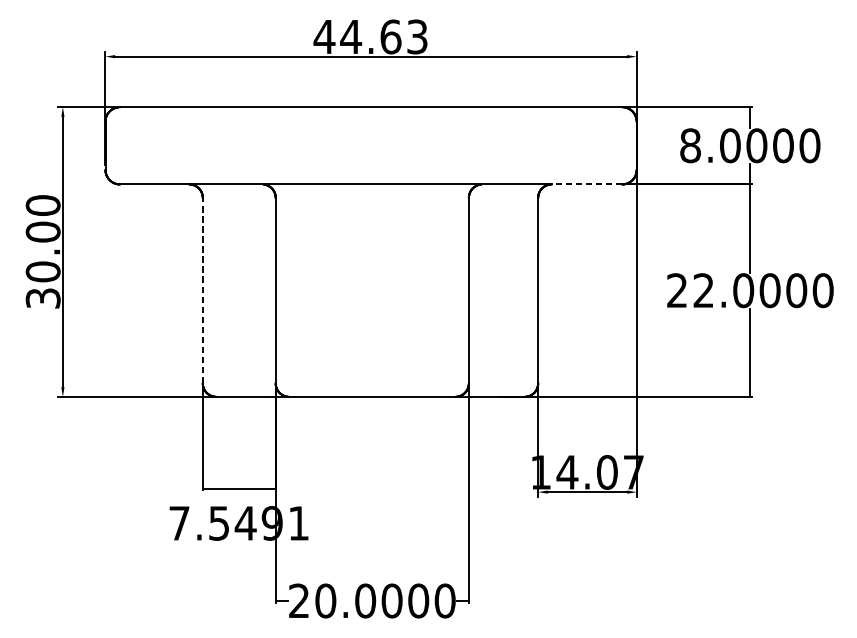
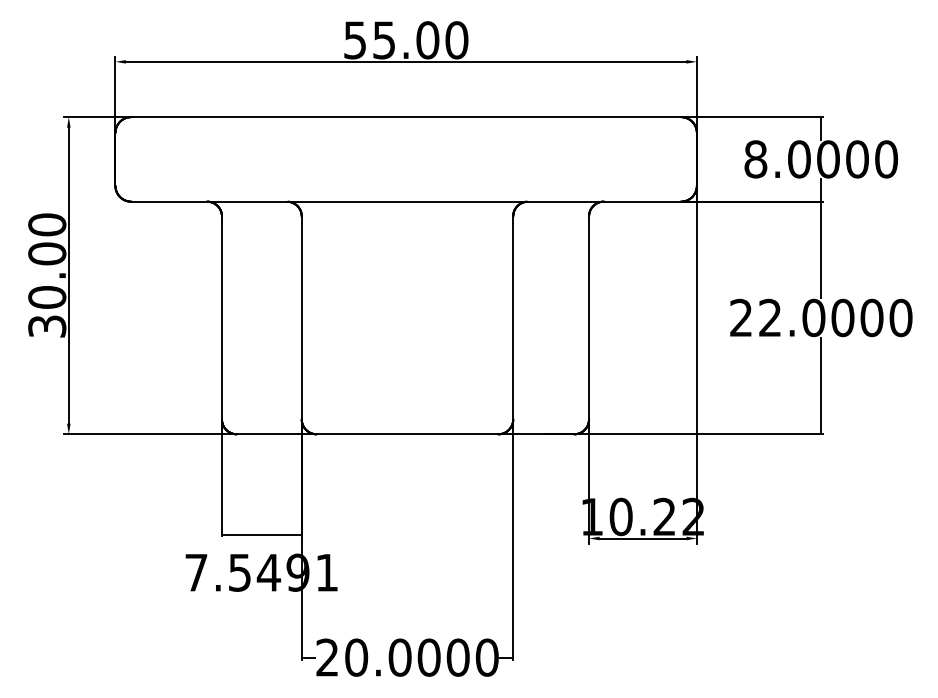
text: (370, 37) -> (405, 40), 44.63 -> 55.00
line: (587, 184) -> (642, 201), dashed -> solid
line: (202, 290) -> (221, 317), dashed -> solid
text: (599, 472) -> (656, 516), 14.07 -> 10.22

